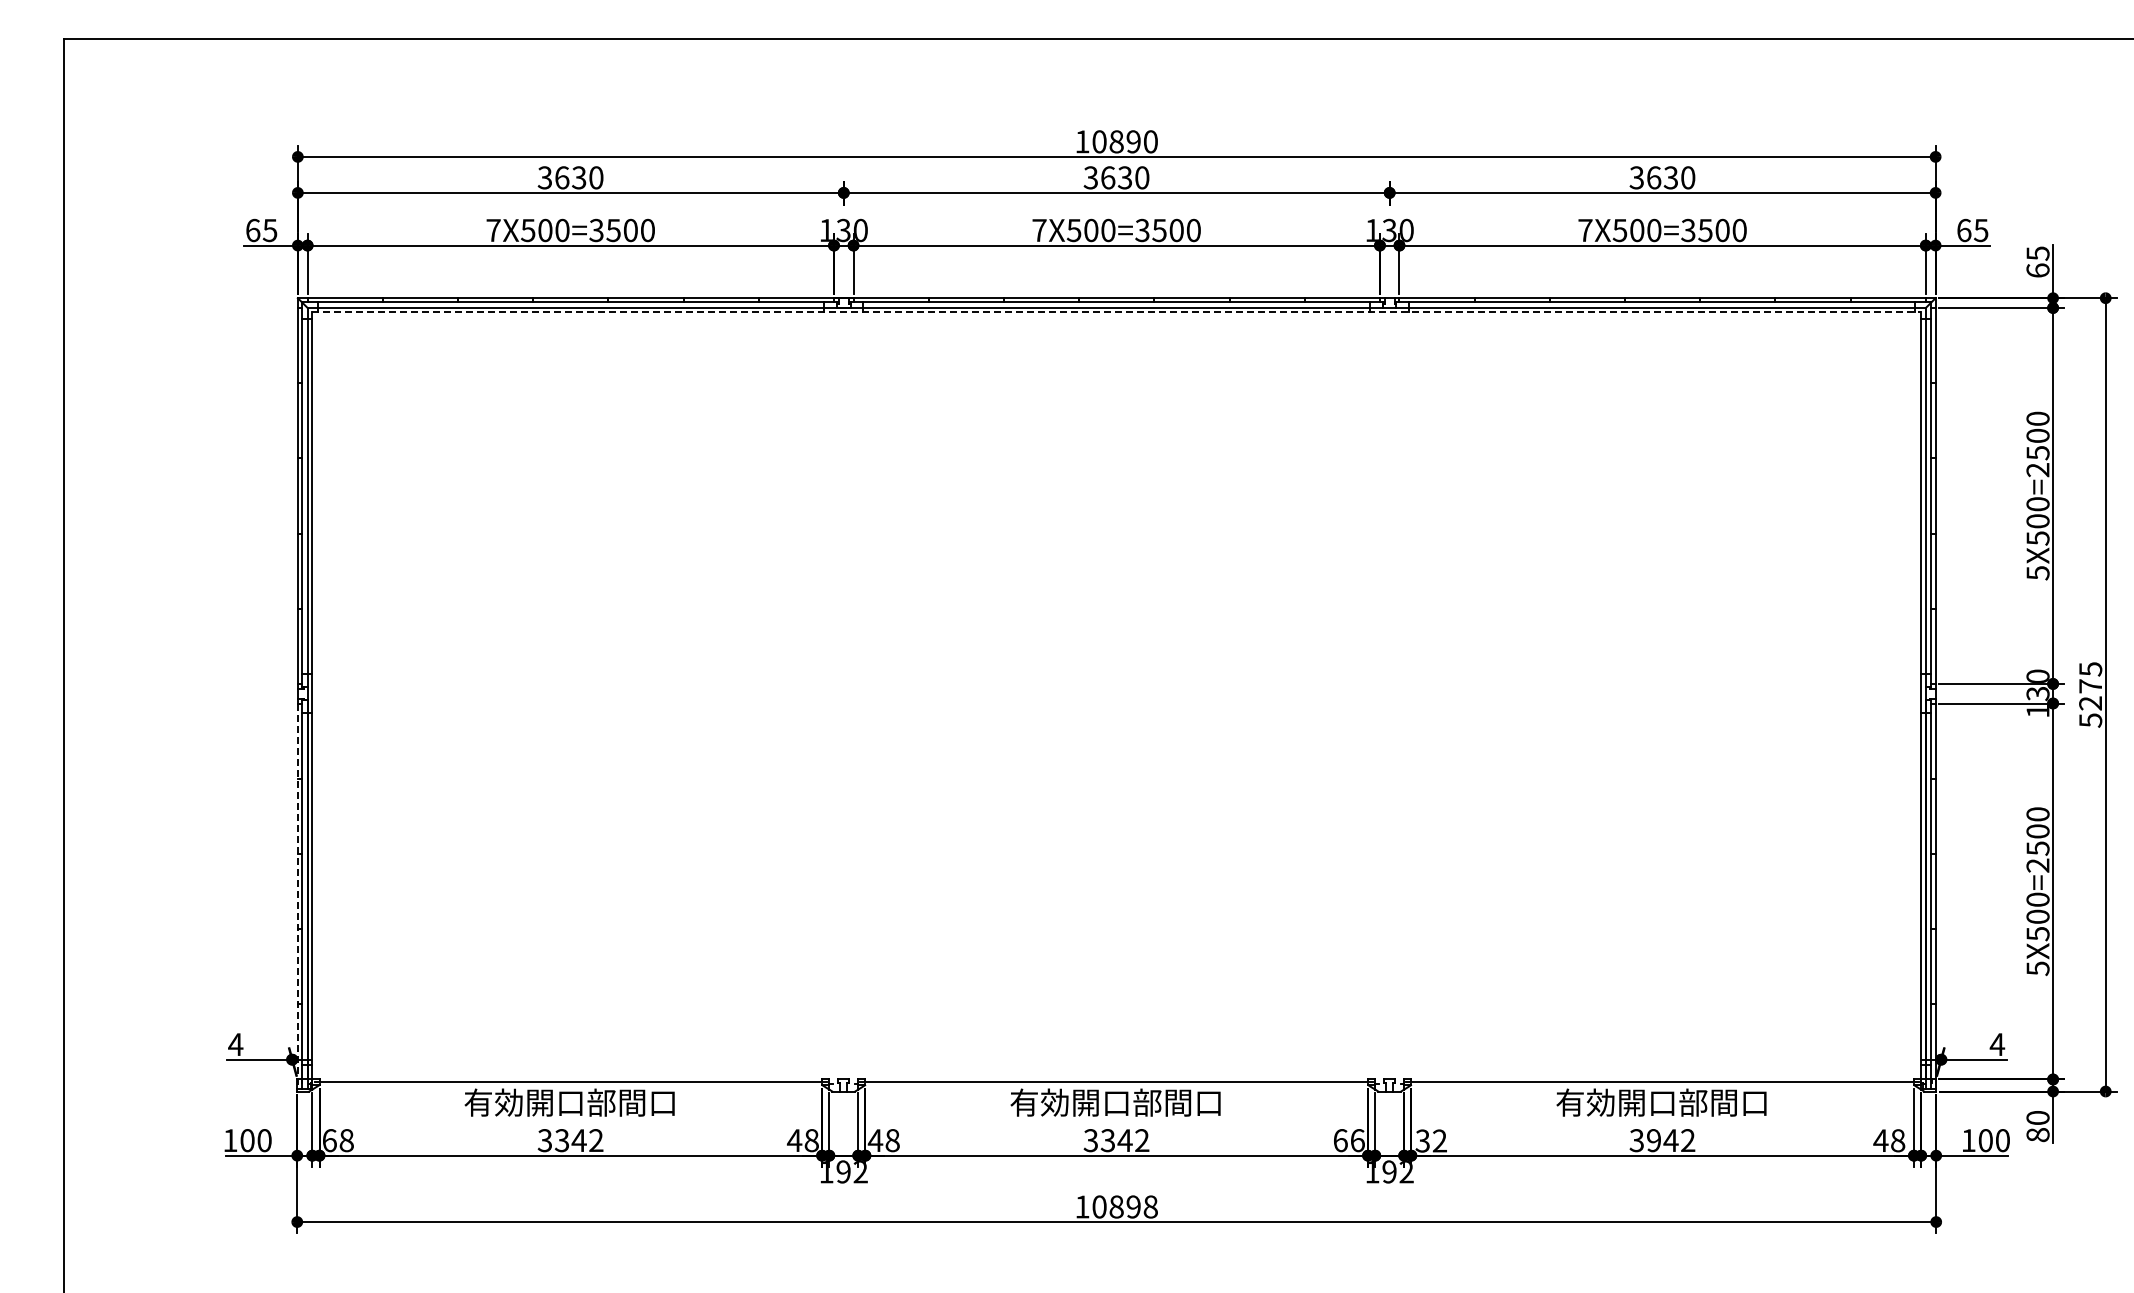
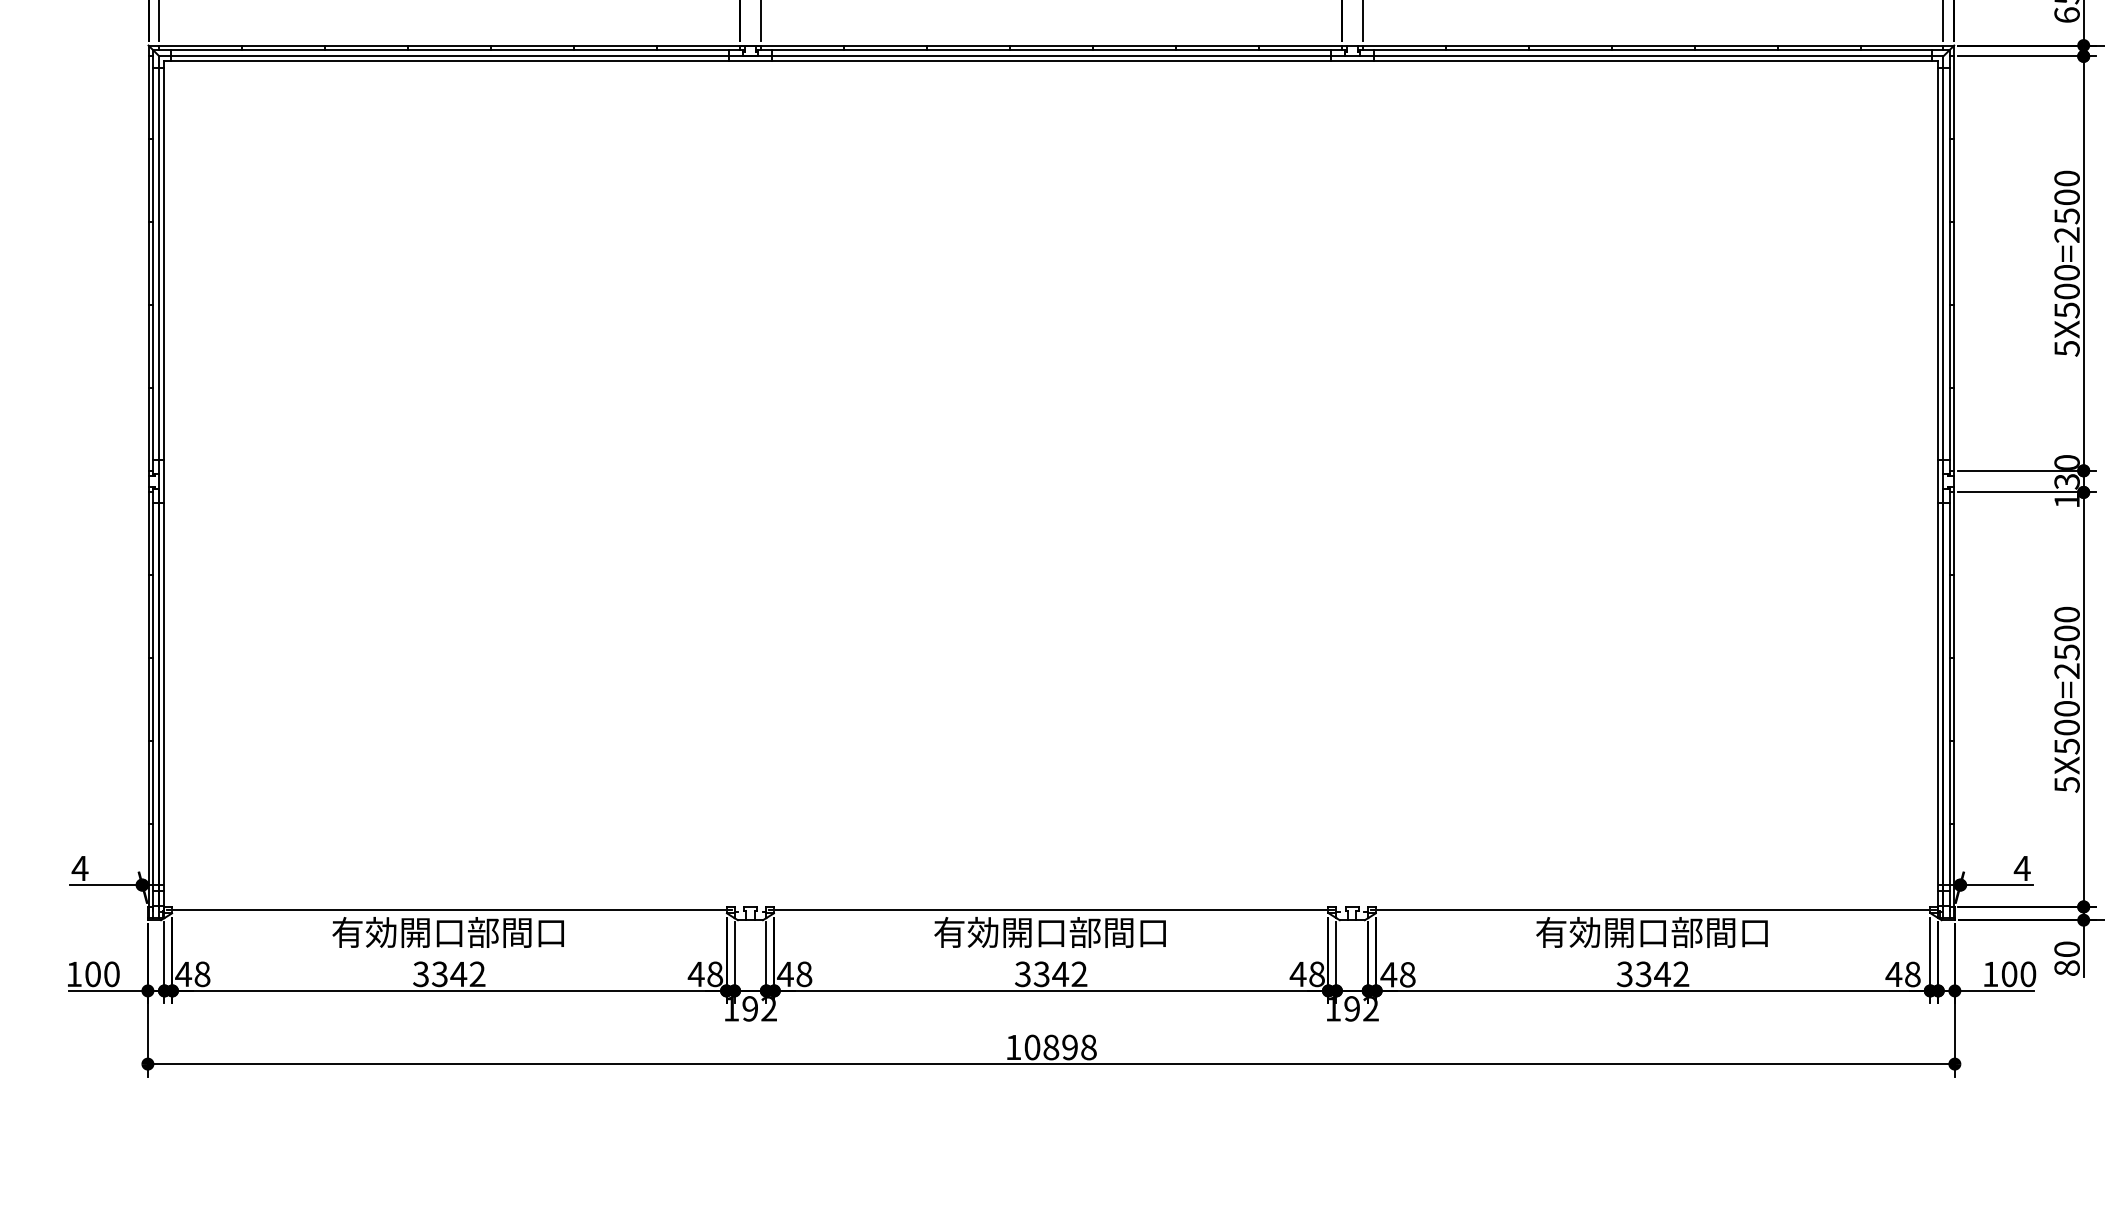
line: (1116, 312) -> (1051, 61), dashed -> solid
line: (297, 896) -> (148, 705), dashed -> solid
text: (329, 1140) -> (183, 974), 68 -> 48
text: (1348, 1140) -> (1306, 974), 66 -> 48
text: (1431, 1140) -> (1398, 974), 32 -> 48
text: (1653, 1140) -> (1643, 974), 3942 -> 3342

